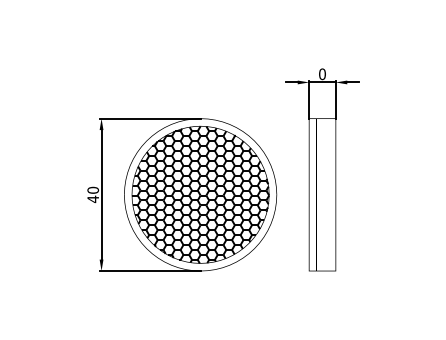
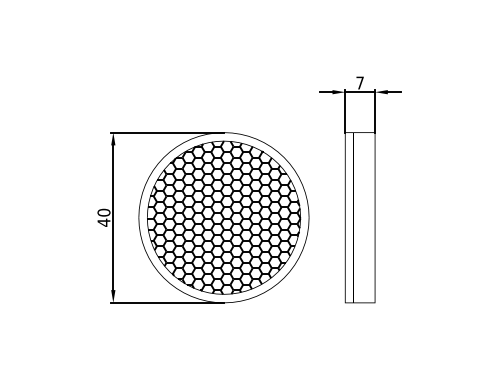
text: (322, 74) -> (360, 83), 0 -> 7

